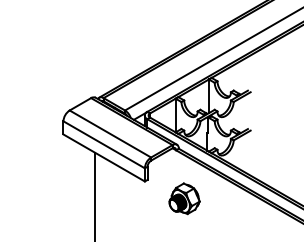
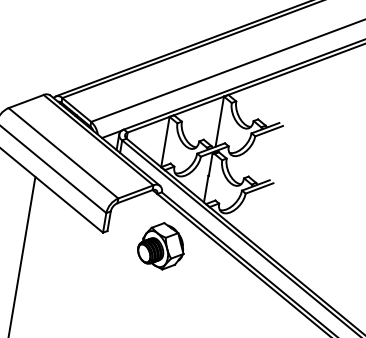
part: (184, 198) -> (161, 245), moved

